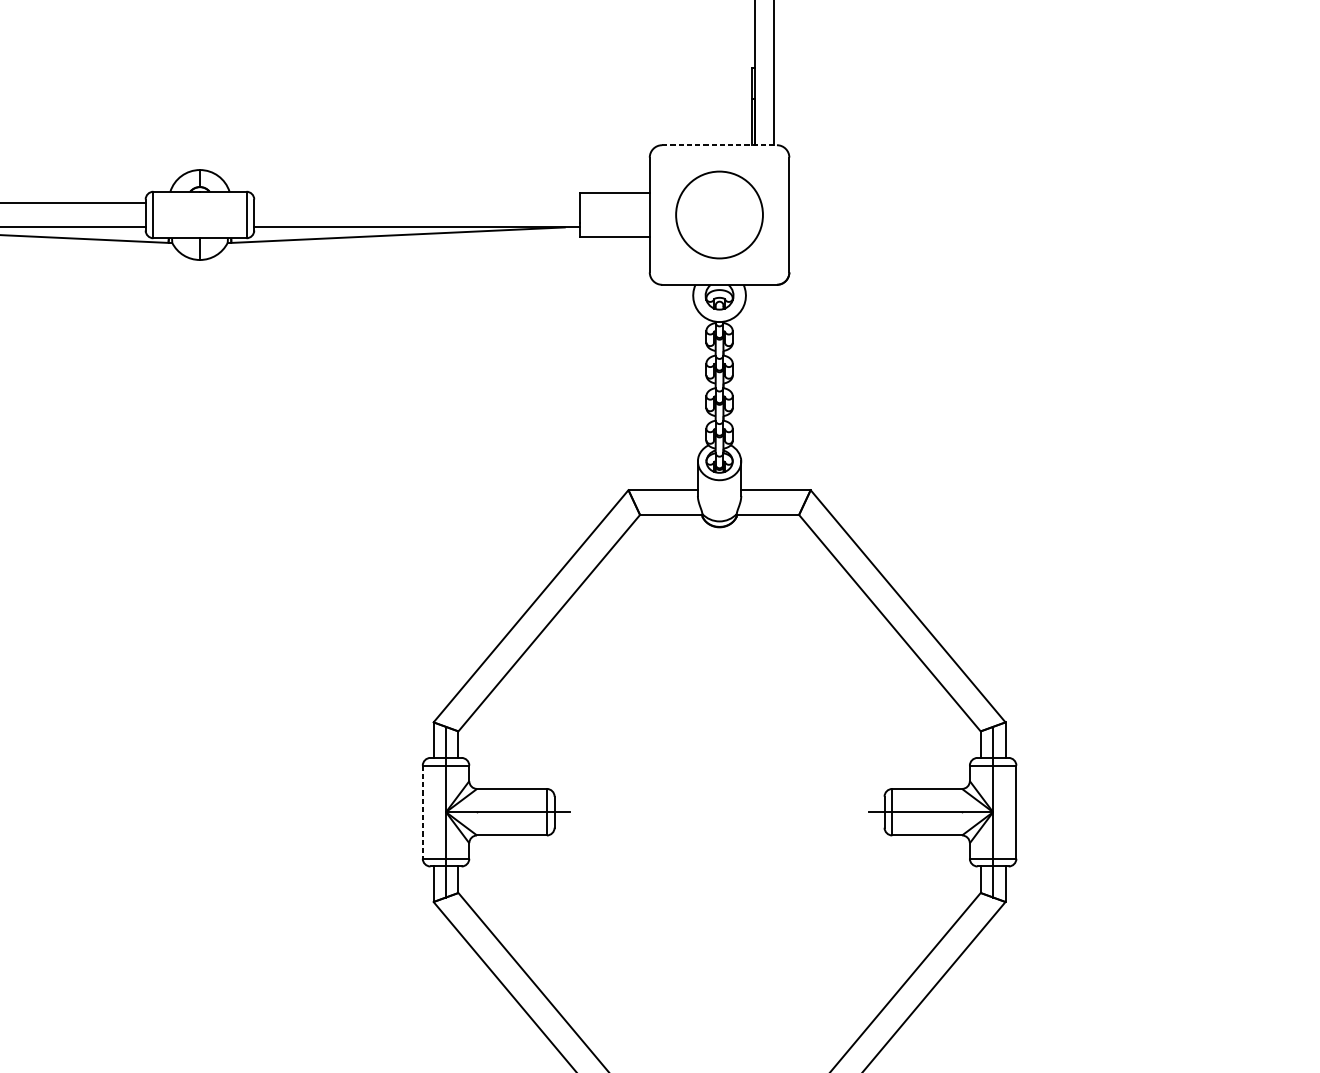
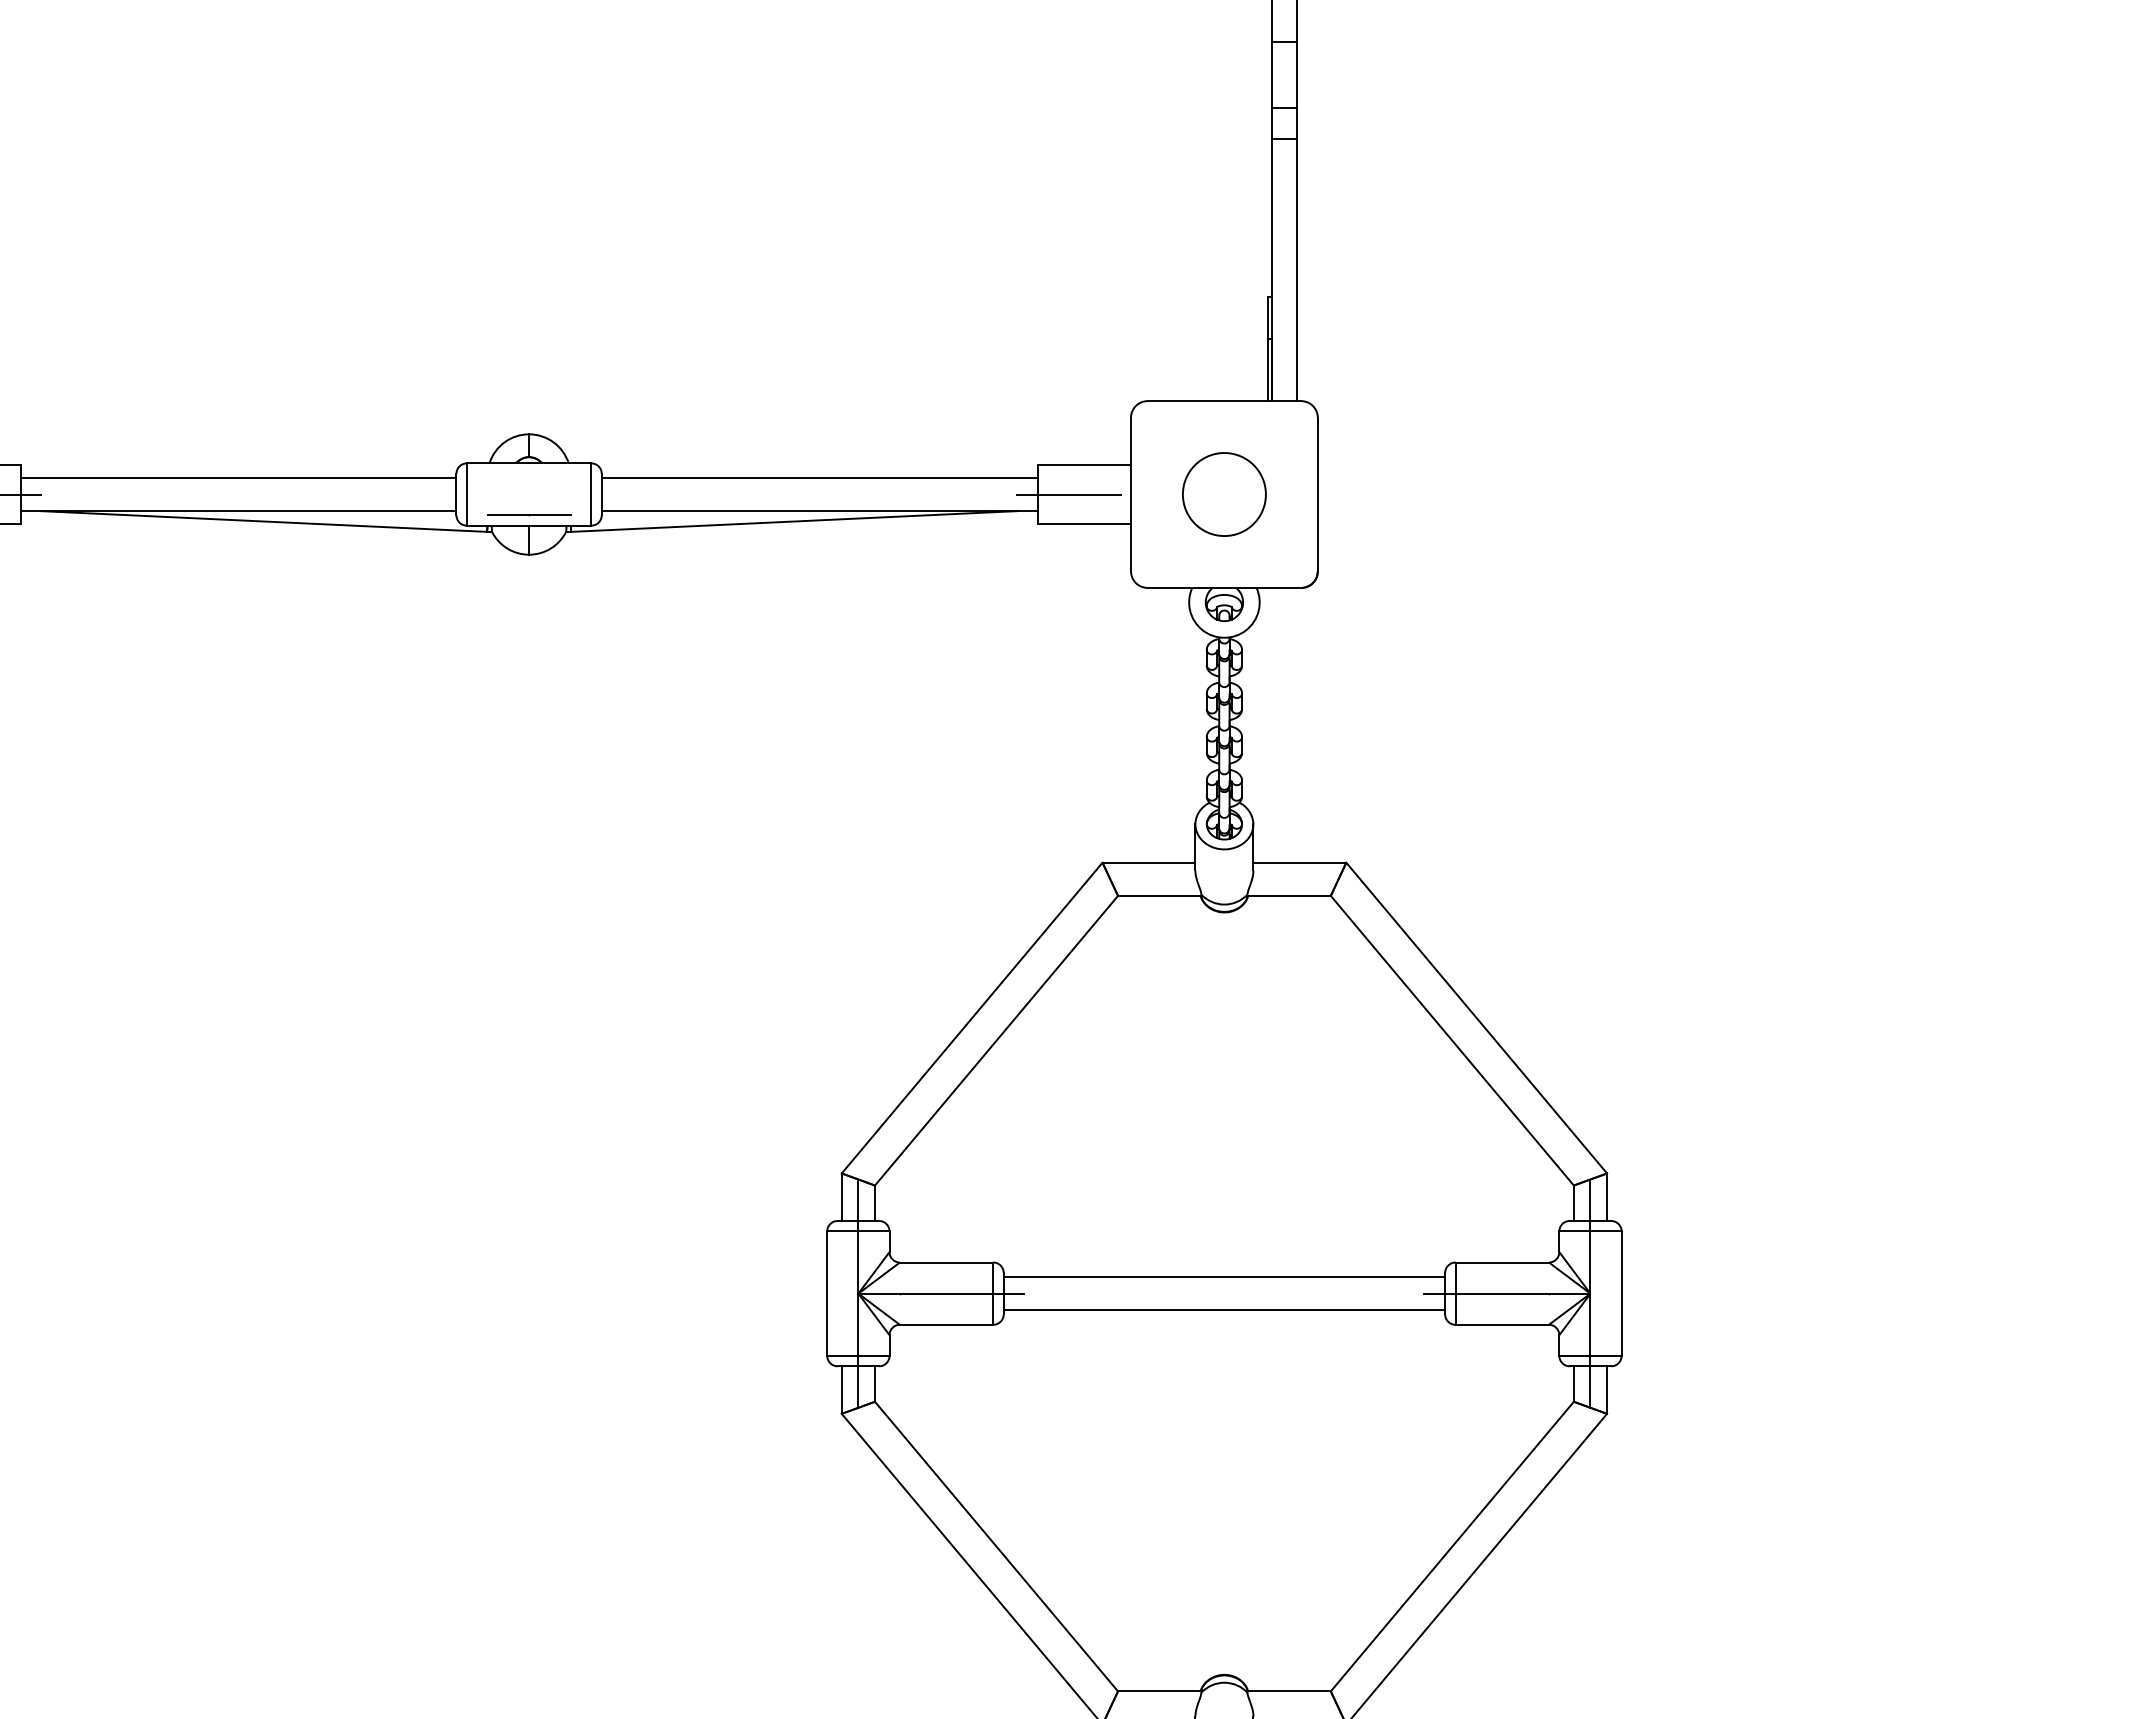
line: (719, 145) -> (1224, 401), dashed -> solid
line: (416, 202) -> (819, 477), added
line: (603, 214) -> (1068, 494), added
circle: (719, 214) -> (1224, 494), size x0.71
line: (200, 230) -> (529, 515), added
line: (719, 800) -> (1224, 1277), added
line: (422, 812) -> (827, 1294), dashed -> solid
line: (719, 824) -> (1224, 1310), added

